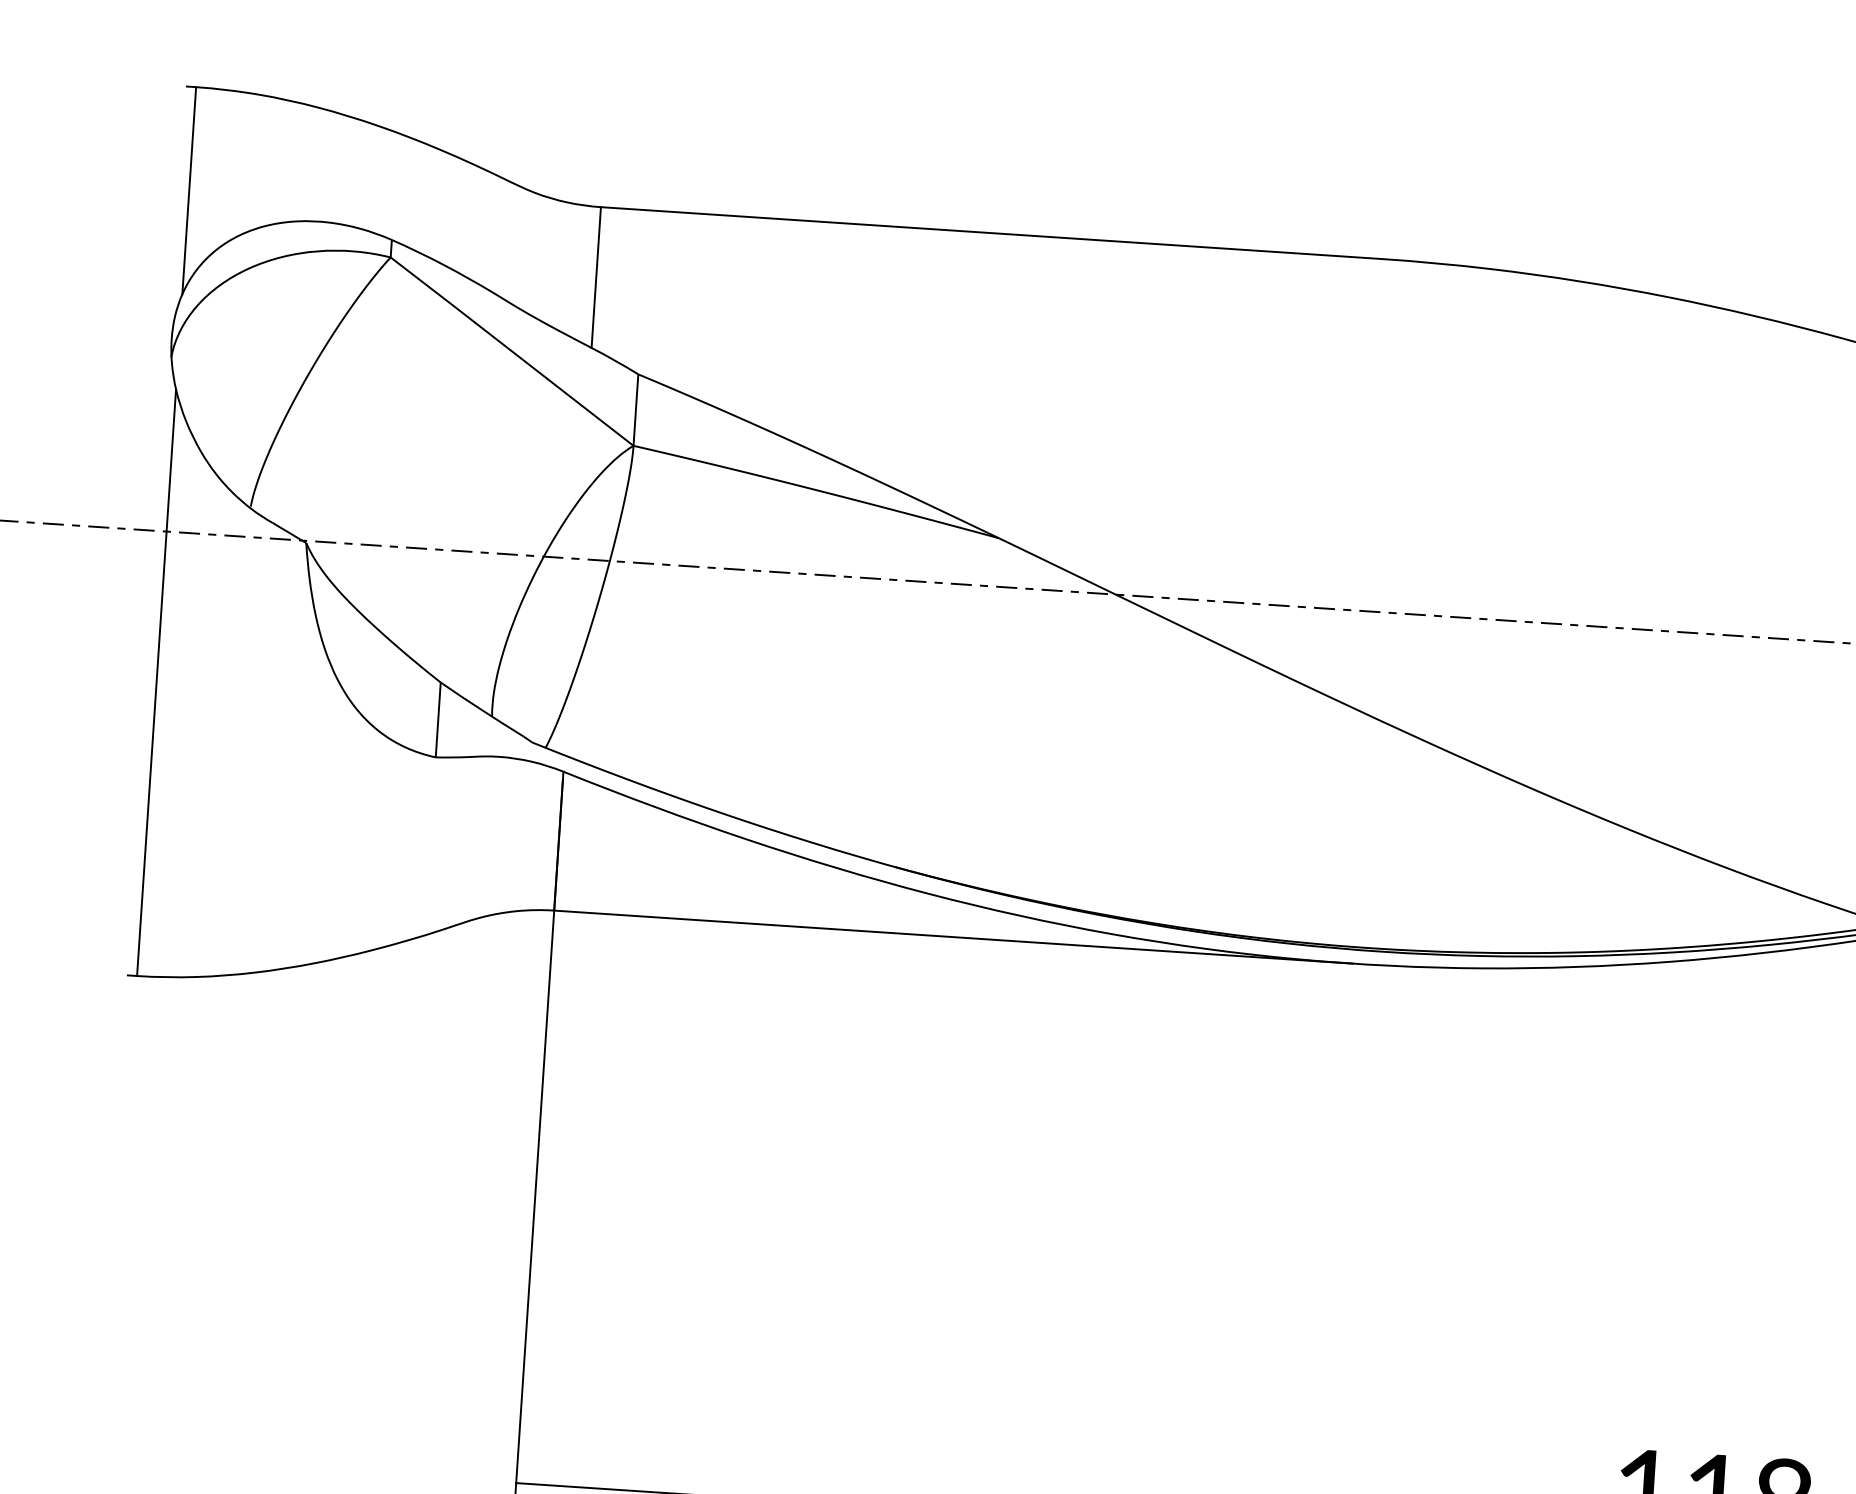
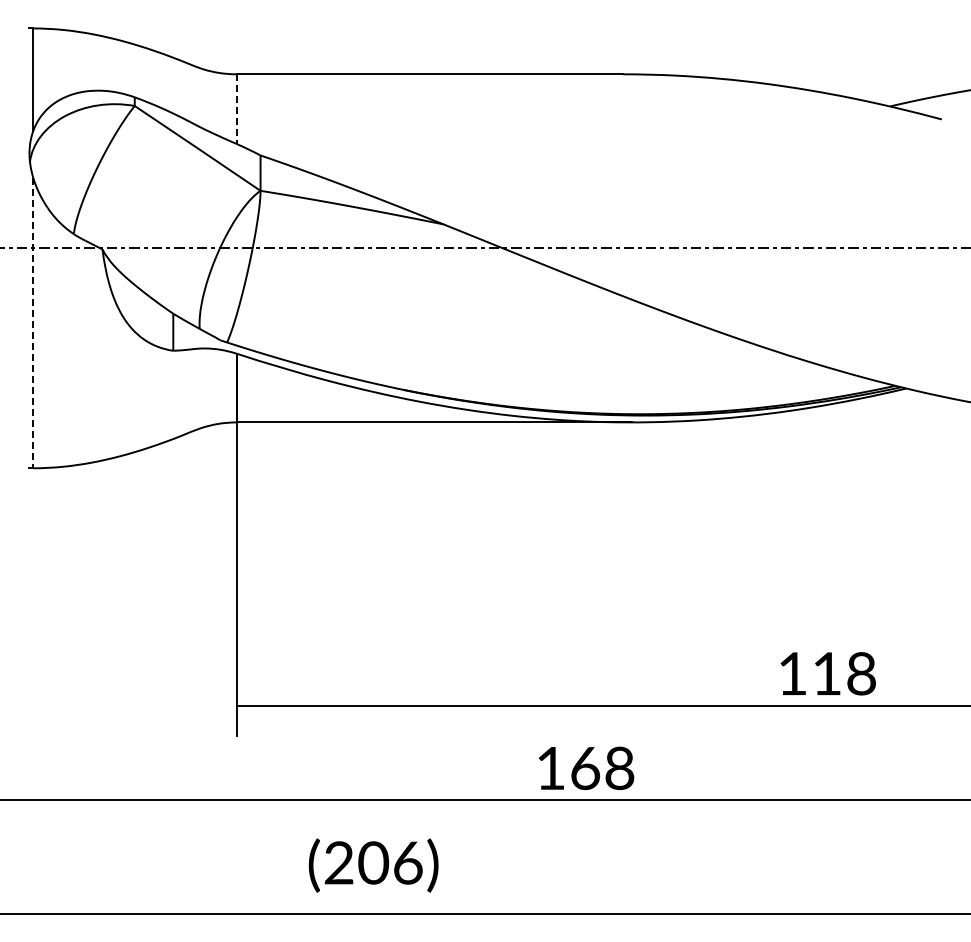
line: (595, 278) -> (236, 109), solid -> dashed
line: (156, 683) -> (33, 323), solid -> dashed

